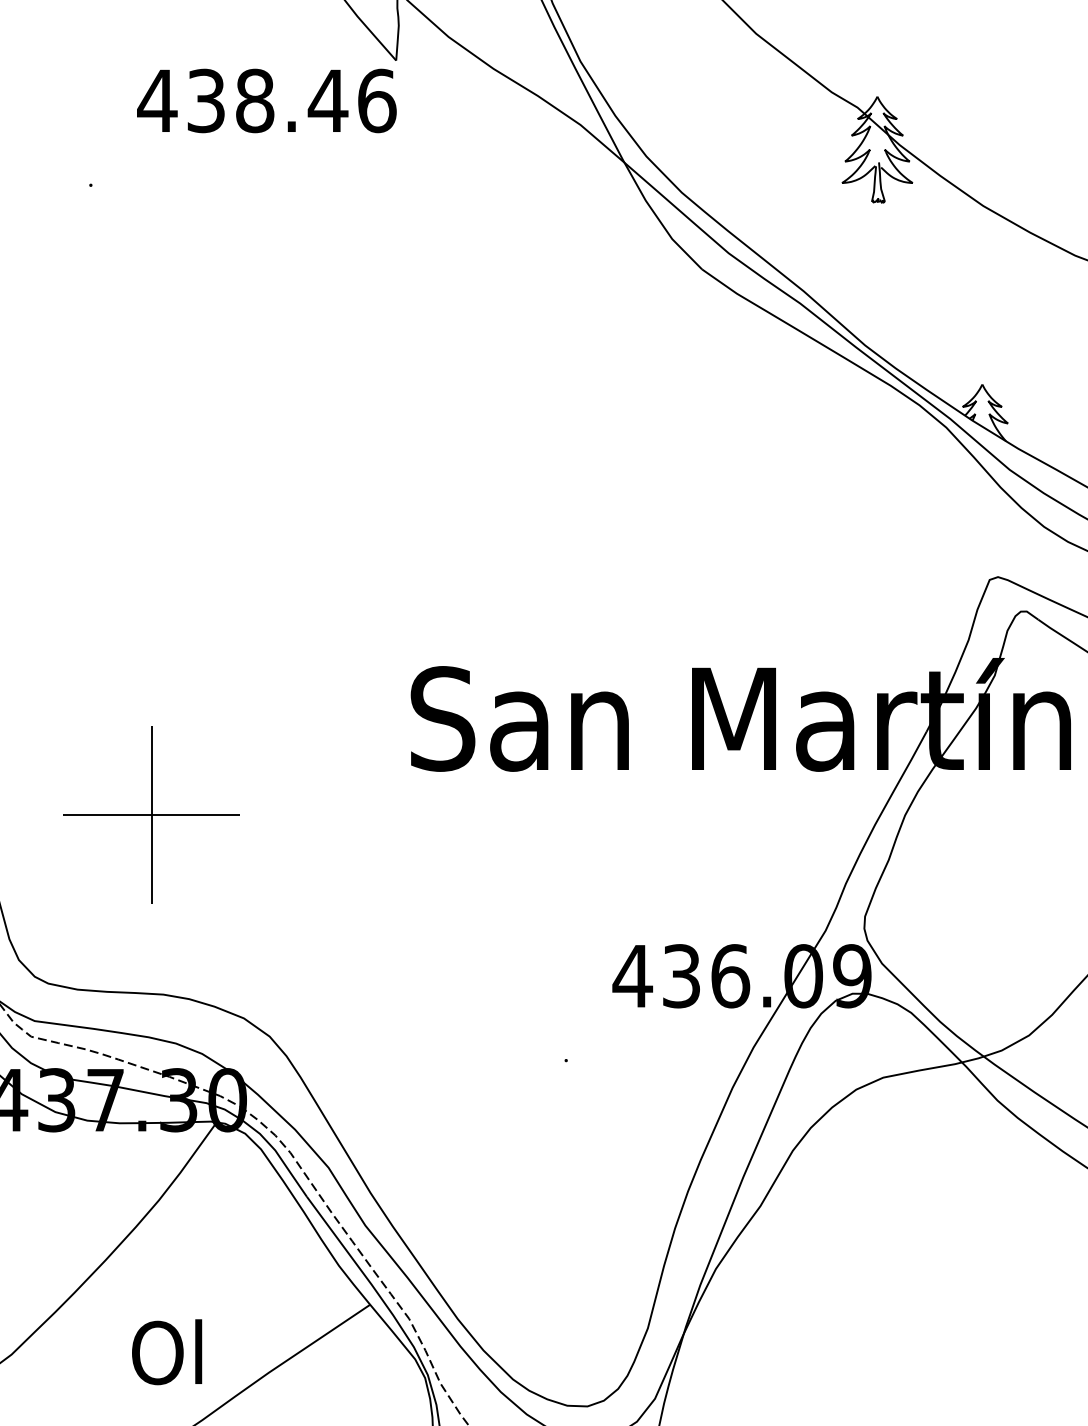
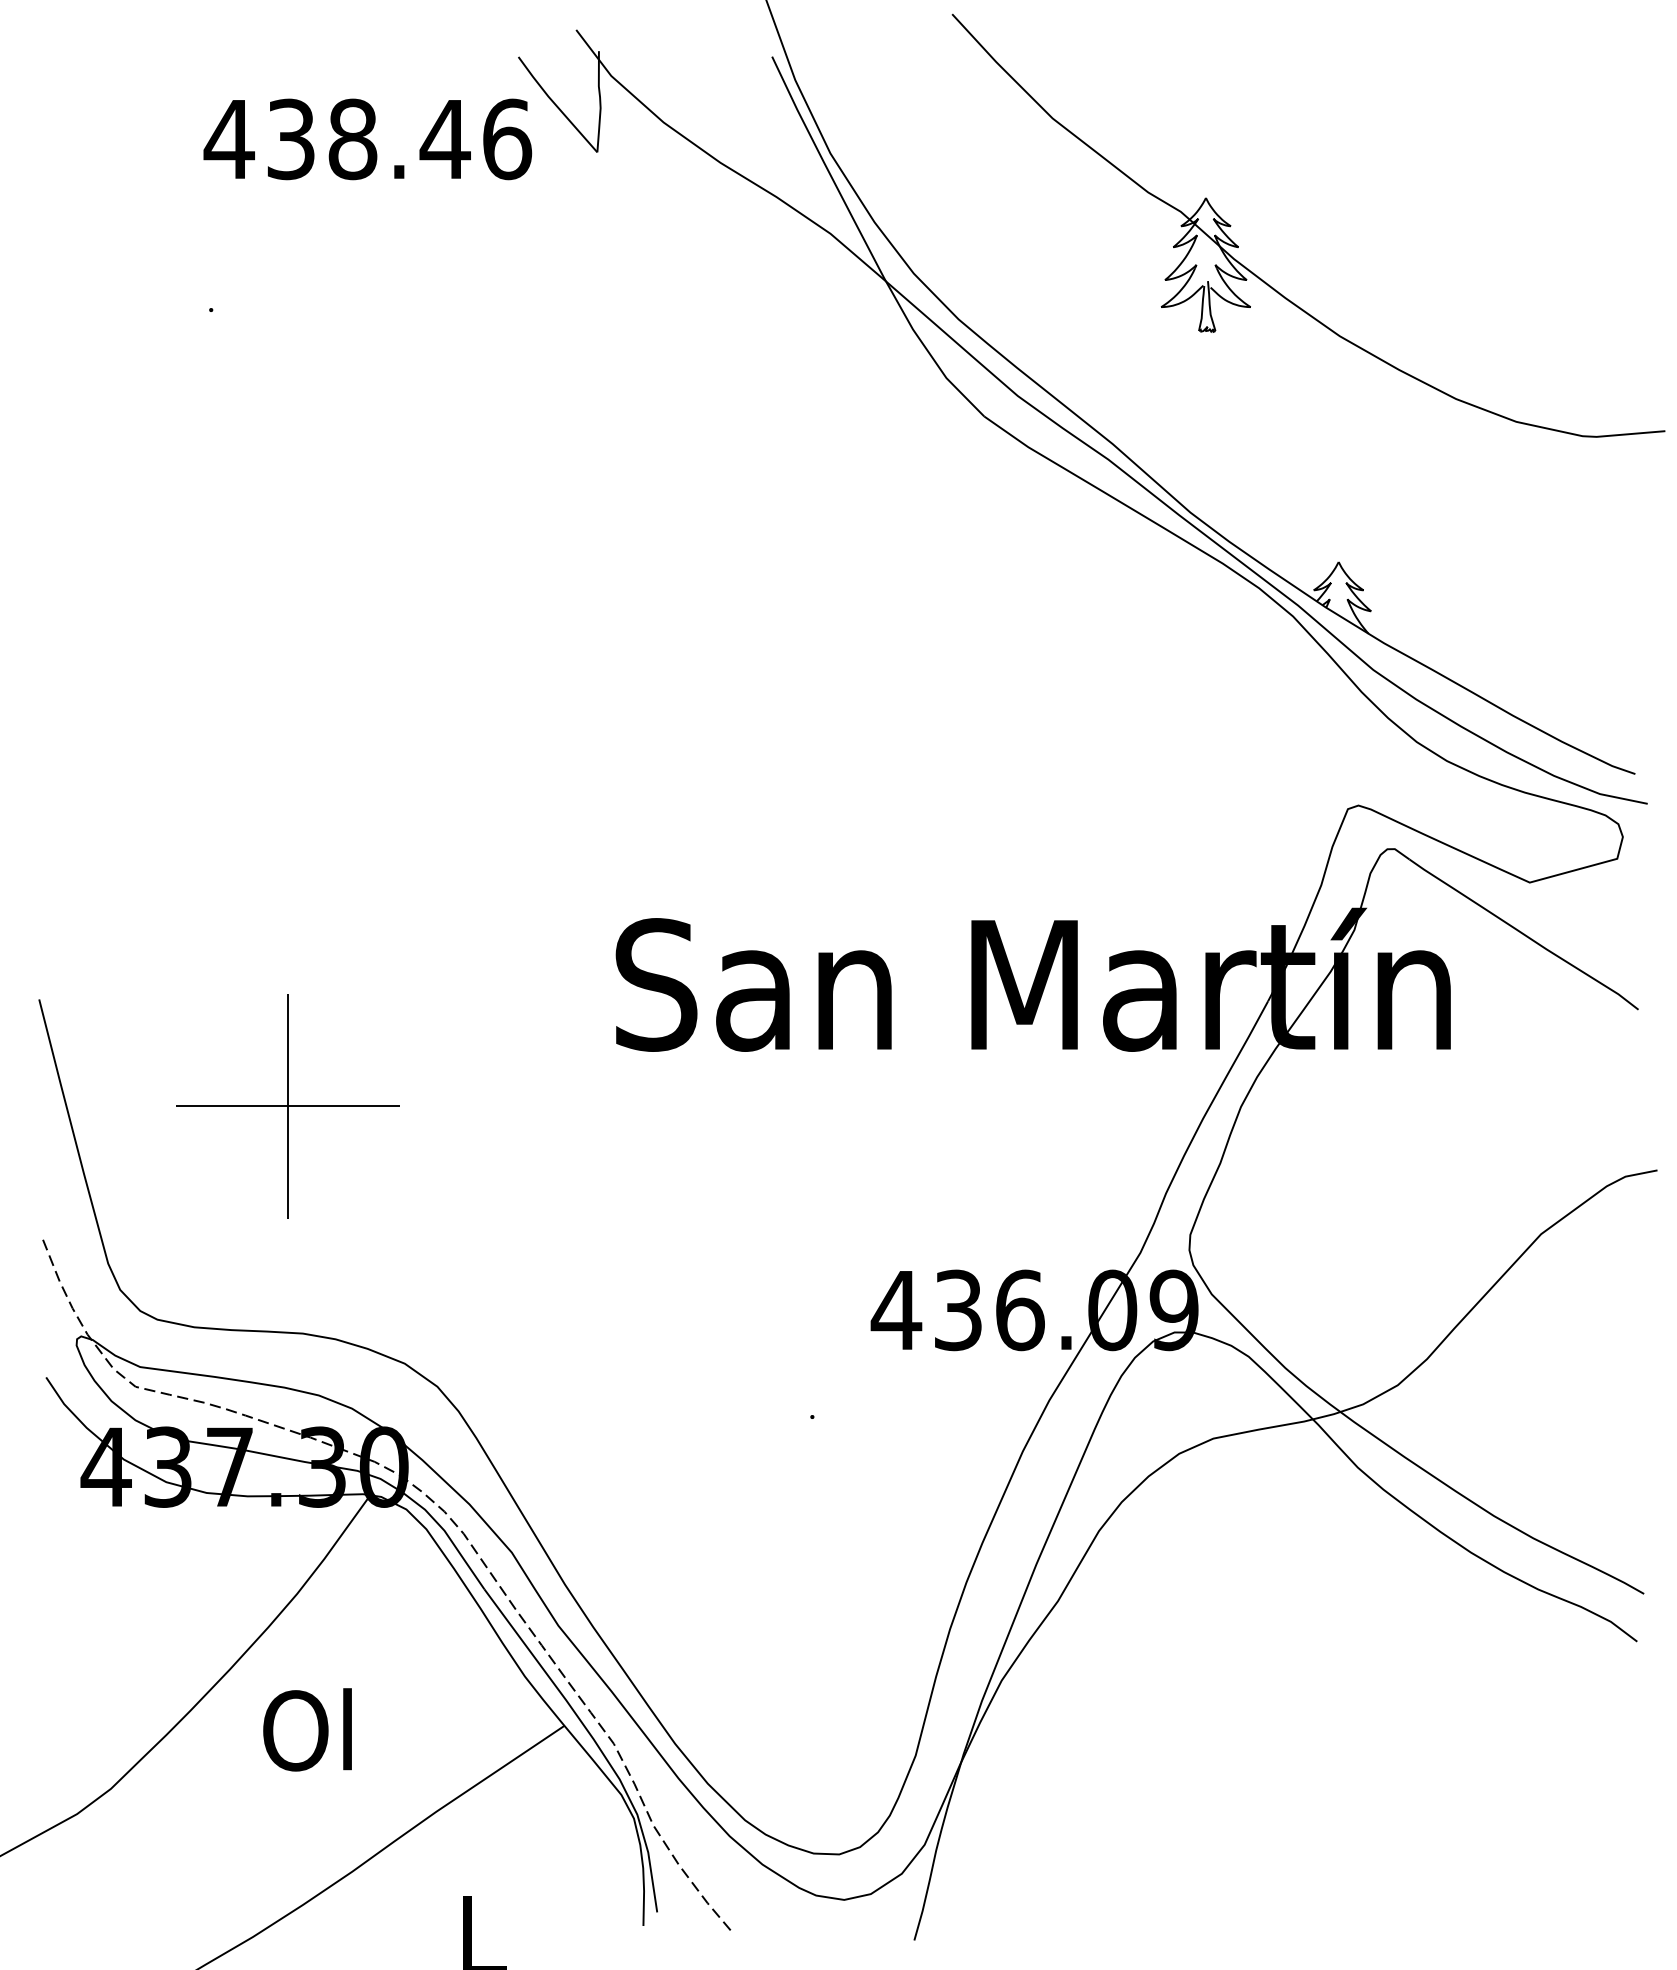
text: (266, 101) -> (367, 139), moved
text: (167, 1351) -> (307, 1729), moved

